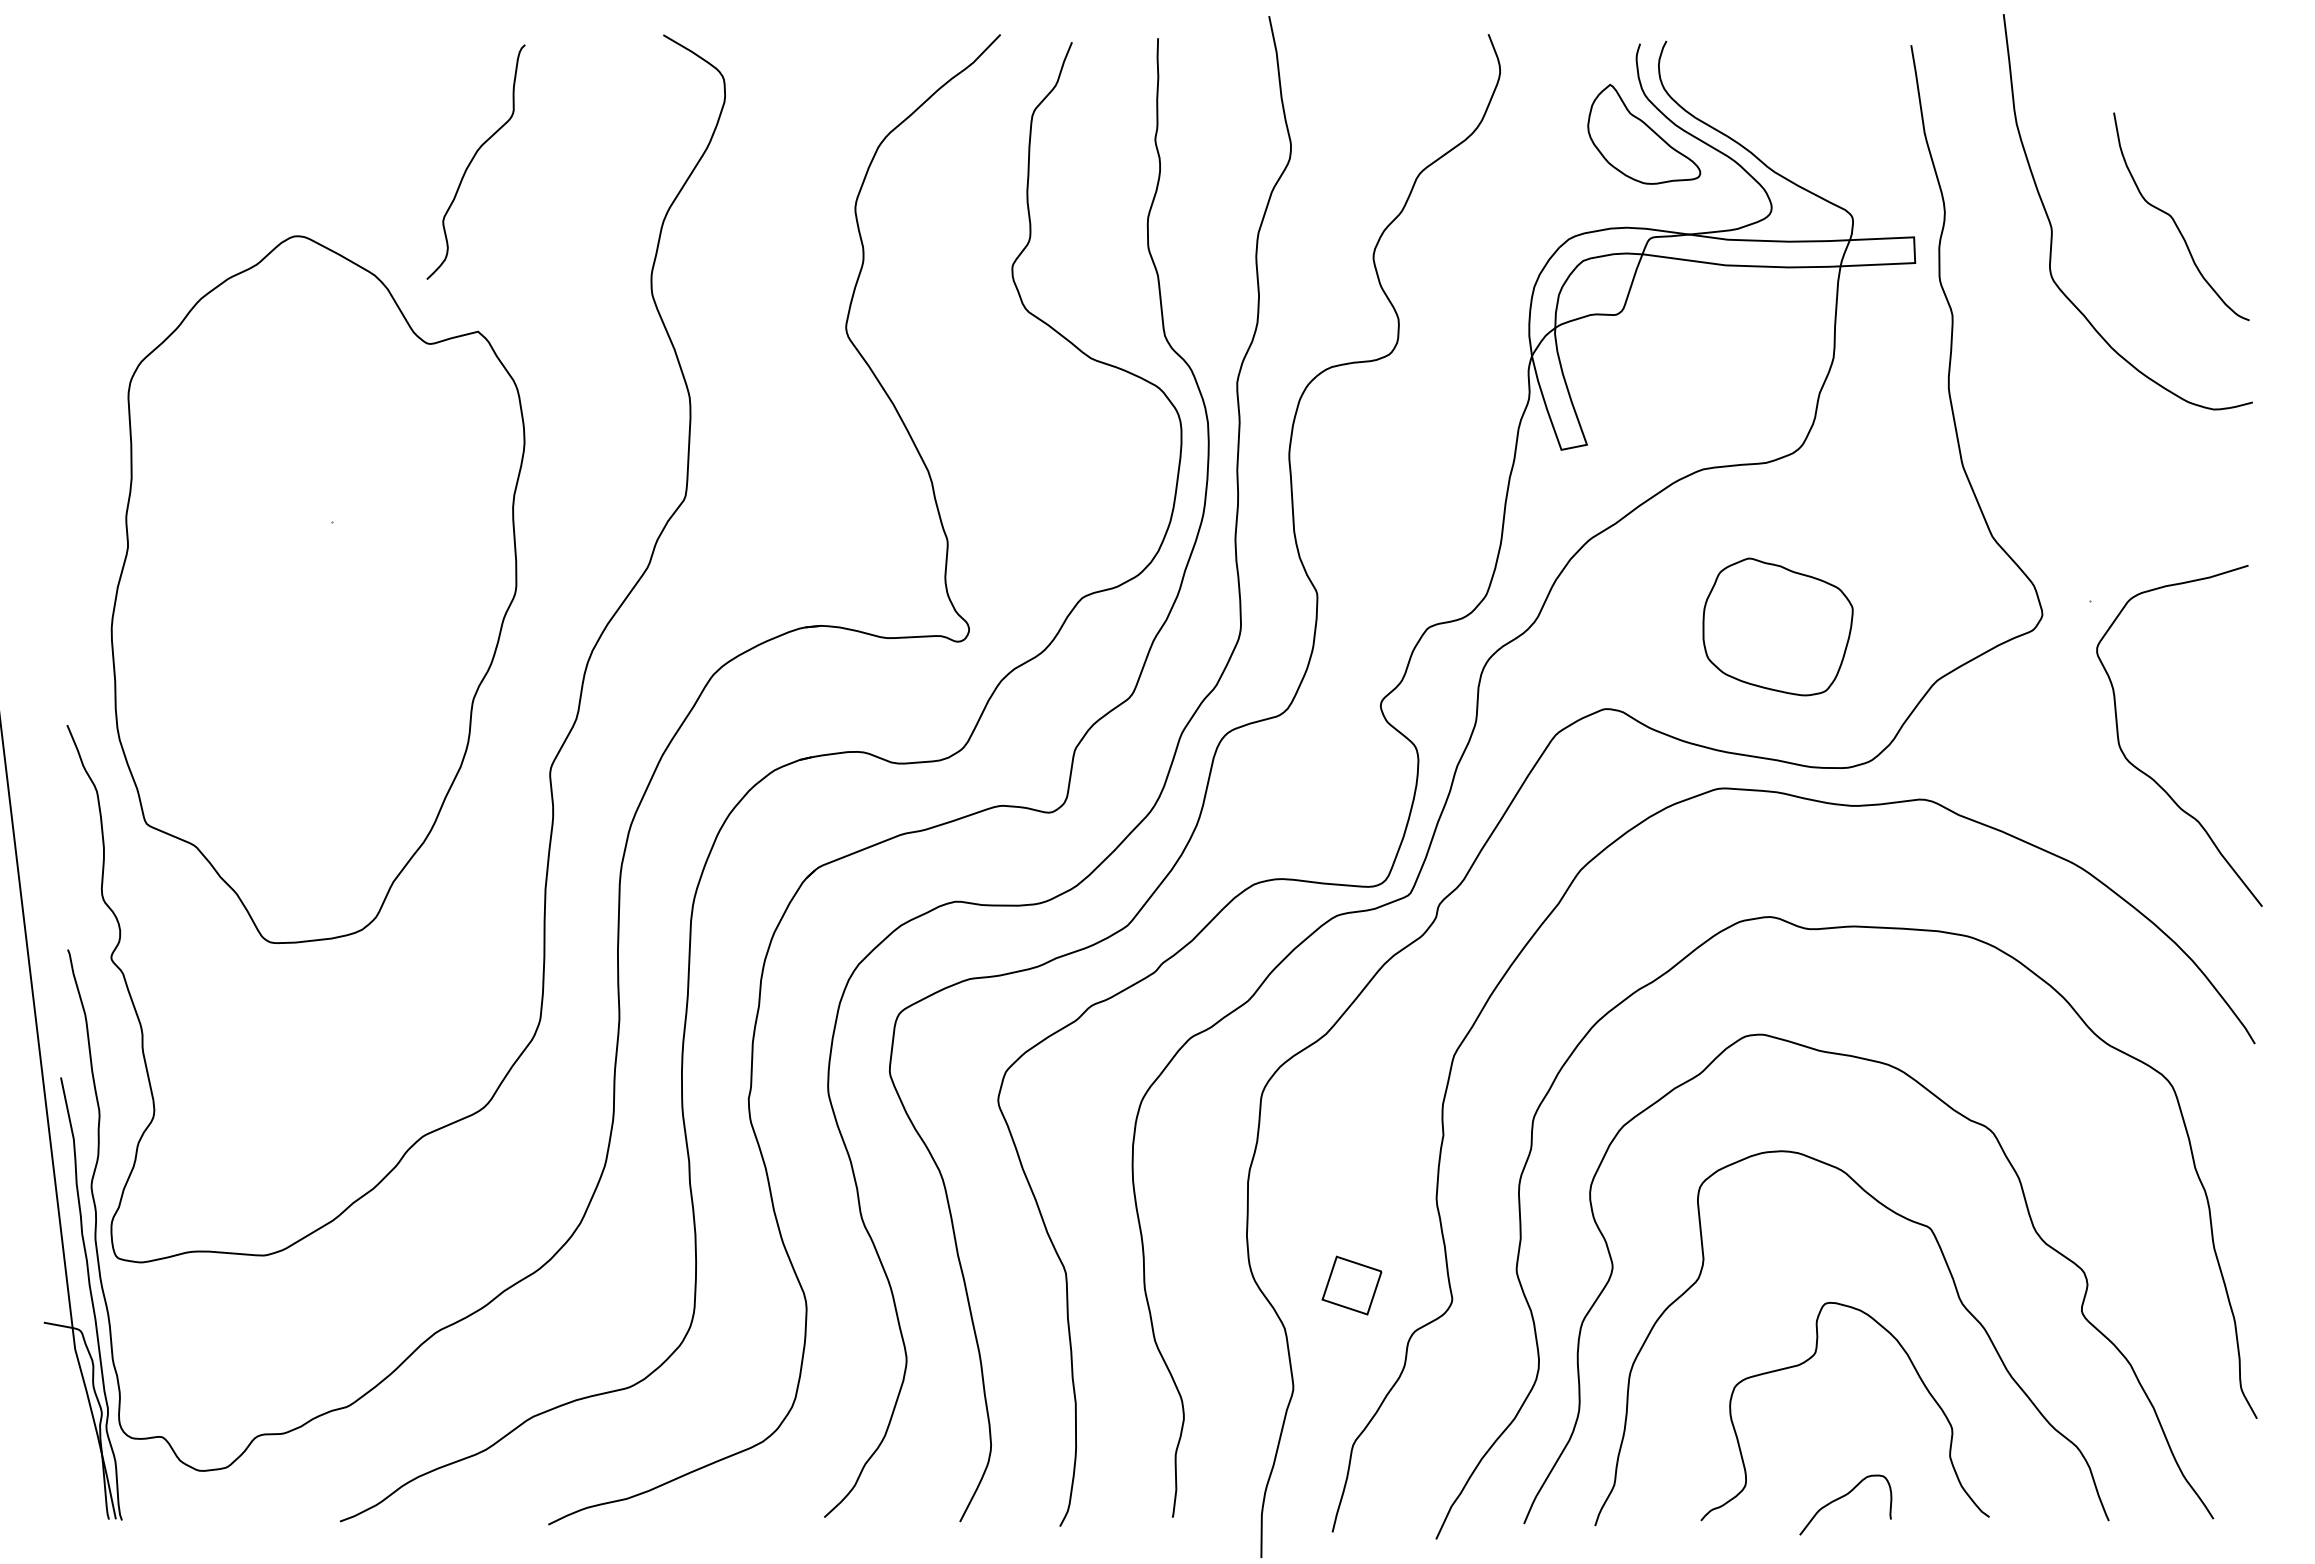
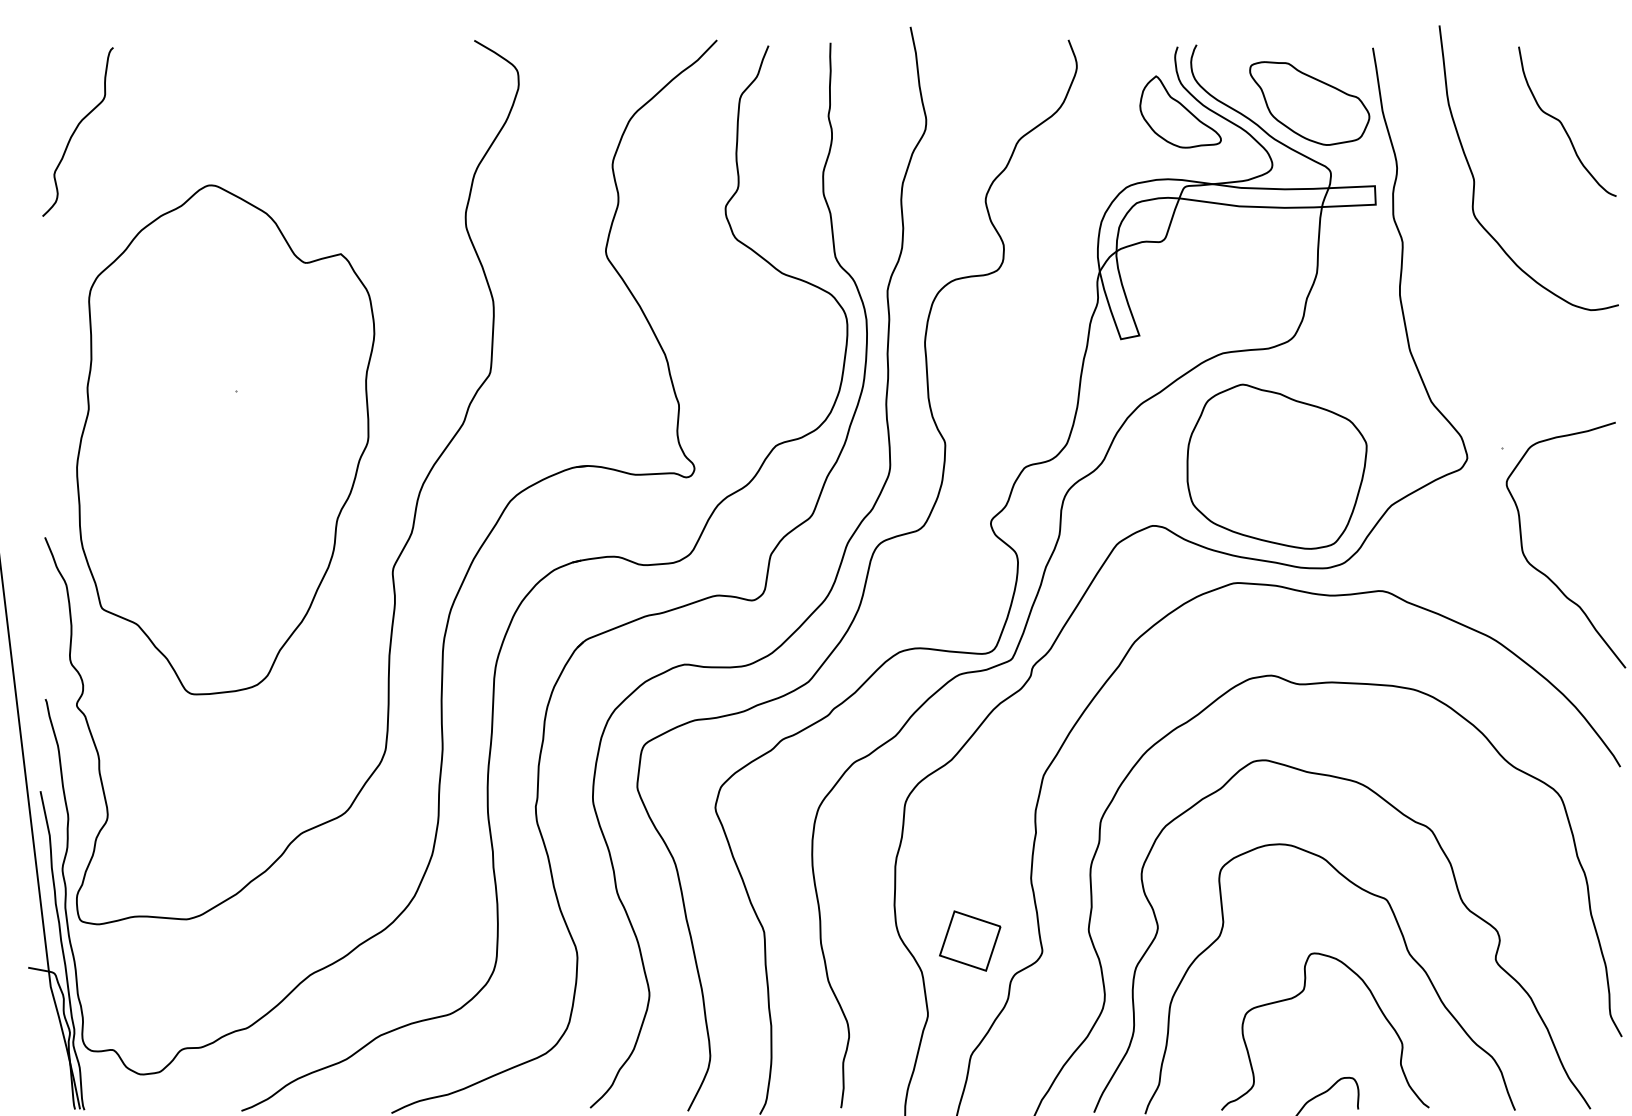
part: (1823, 122) -> (1309, 103), added
curve: (473, 159) -> (76, 130), moved
curve: (2174, 219) -> (1562, 123), moved
part: (1777, 626) -> (1276, 466), size x1.67
part: (1351, 1285) -> (969, 940), size x1.43

